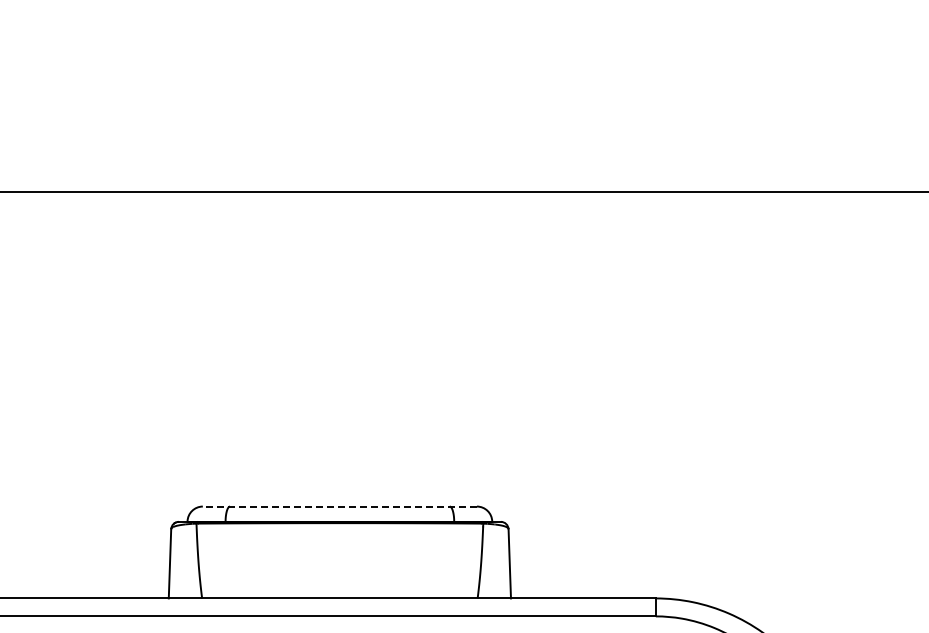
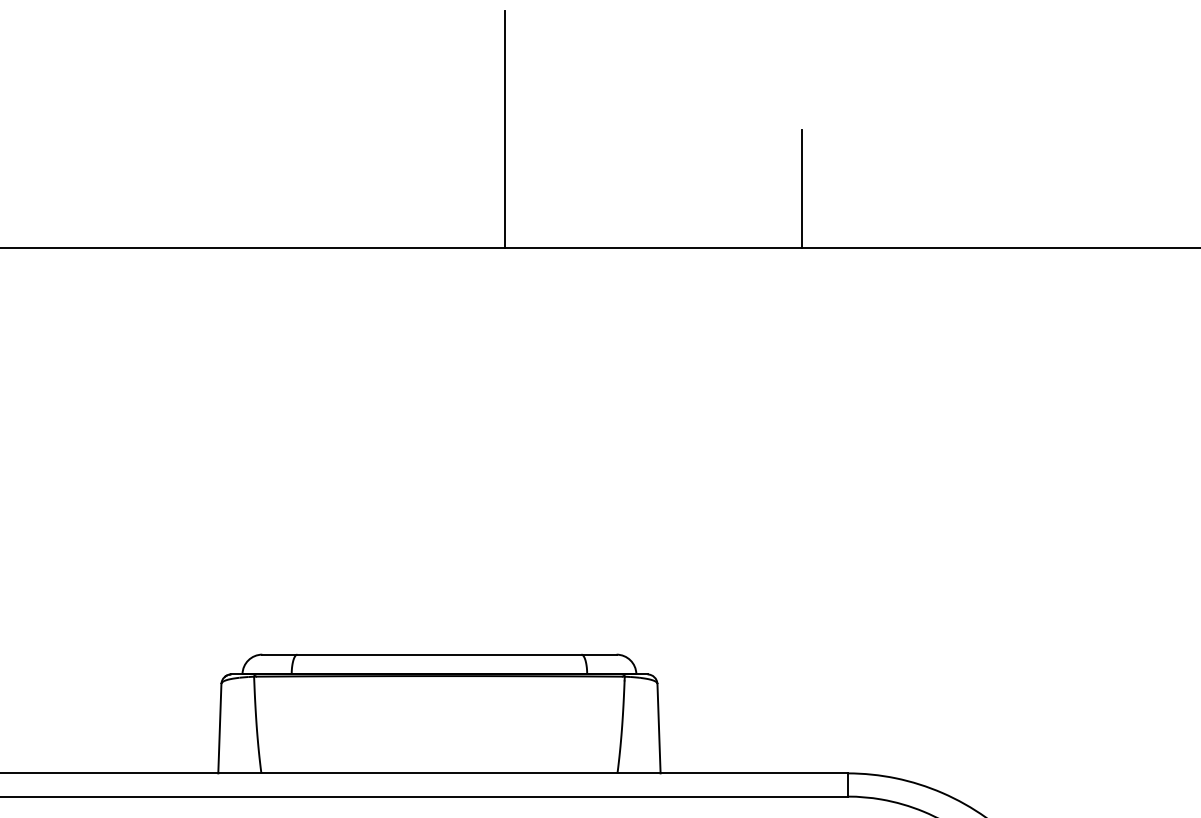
line: (390, 100) -> (504, 129), added
line: (620, 146) -> (802, 189), added
line: (339, 506) -> (438, 654), dashed -> solid

